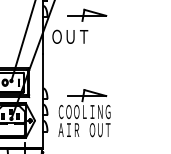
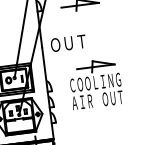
text: (70, 36) -> (68, 43), moved
part: (84, 113) -> (95, 84), moved

